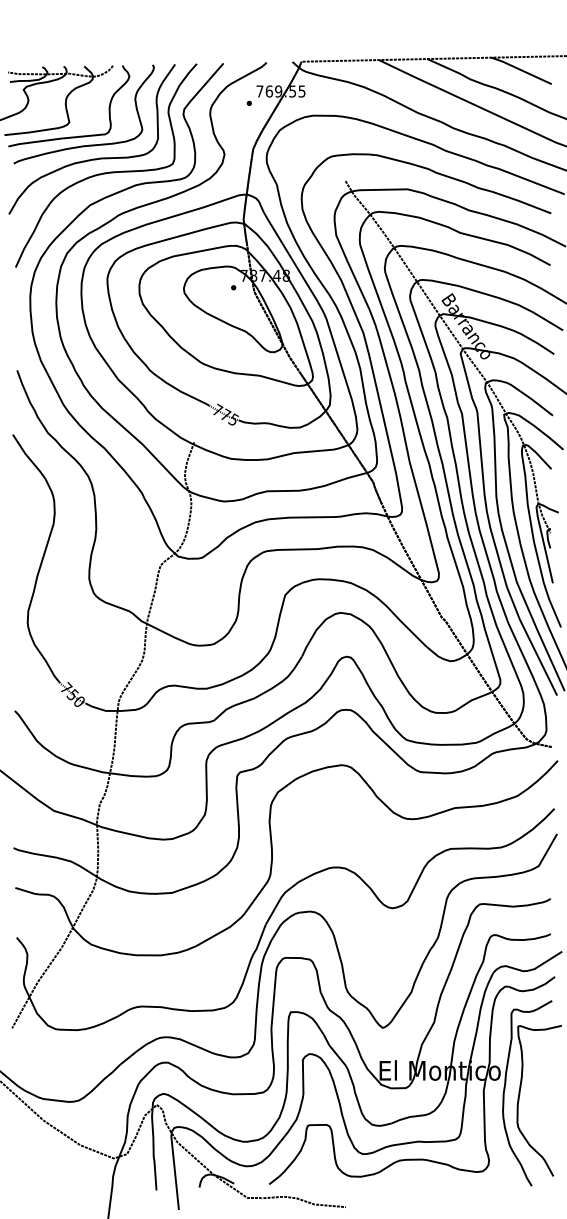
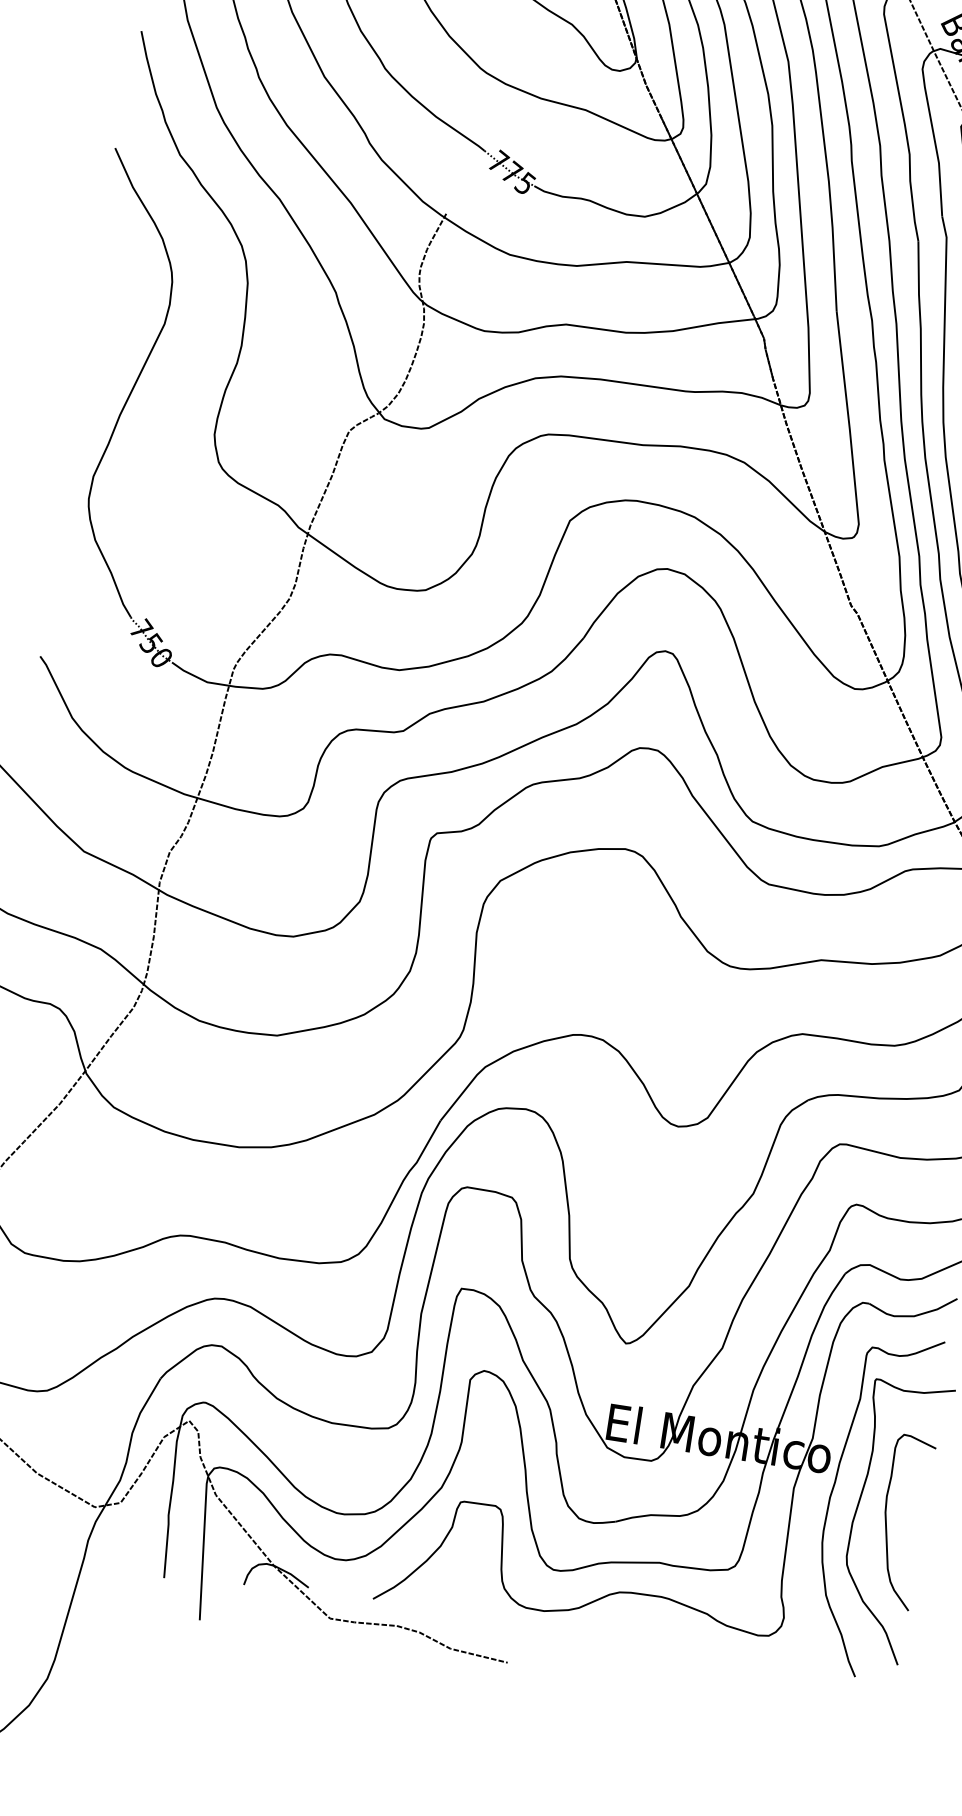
curve: (536, 1100) -> (888, 1520), added

